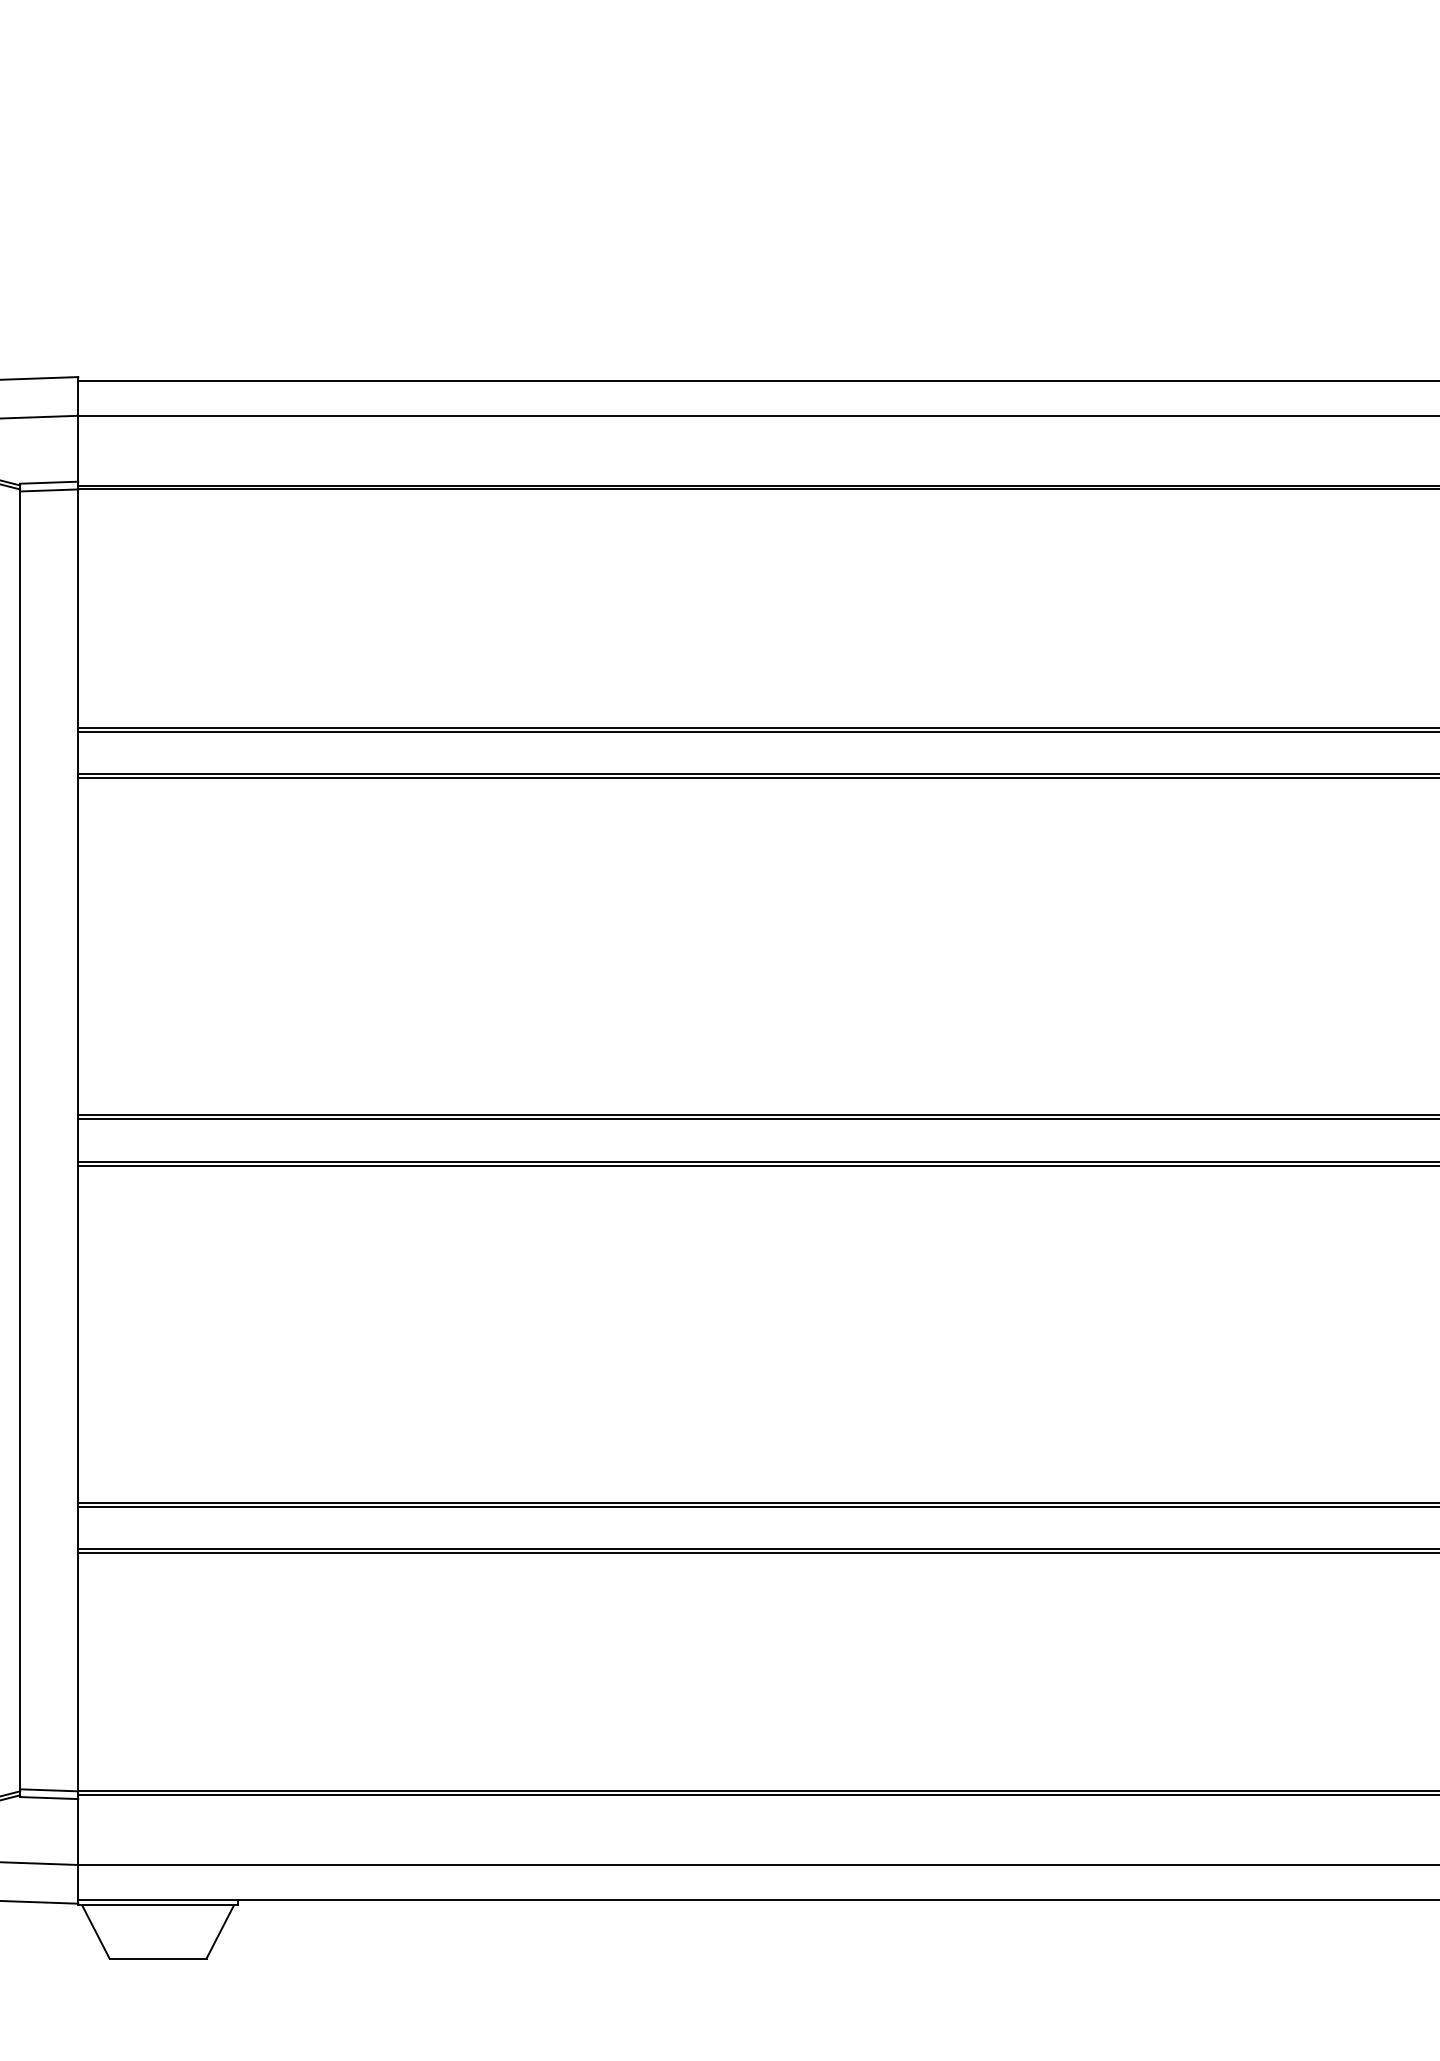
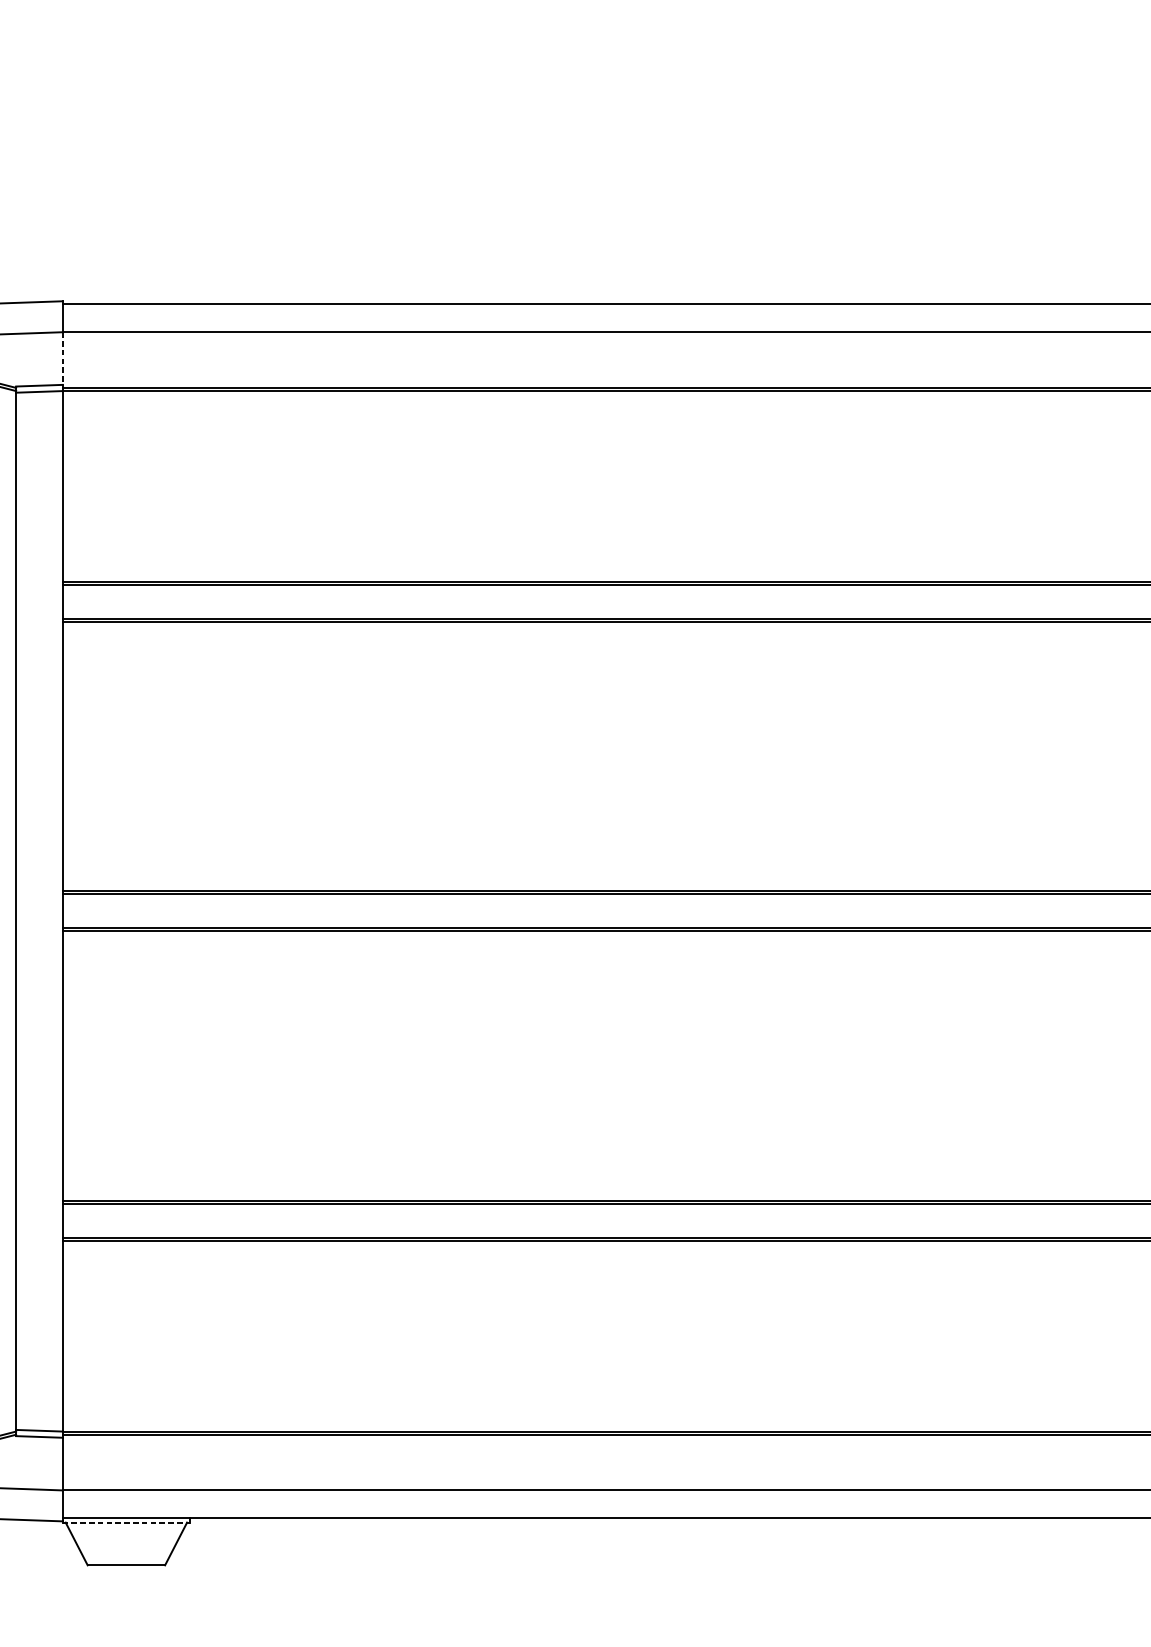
line: (78, 448) -> (62, 358), solid -> dashed
line: (158, 1905) -> (126, 1522), solid -> dashed

